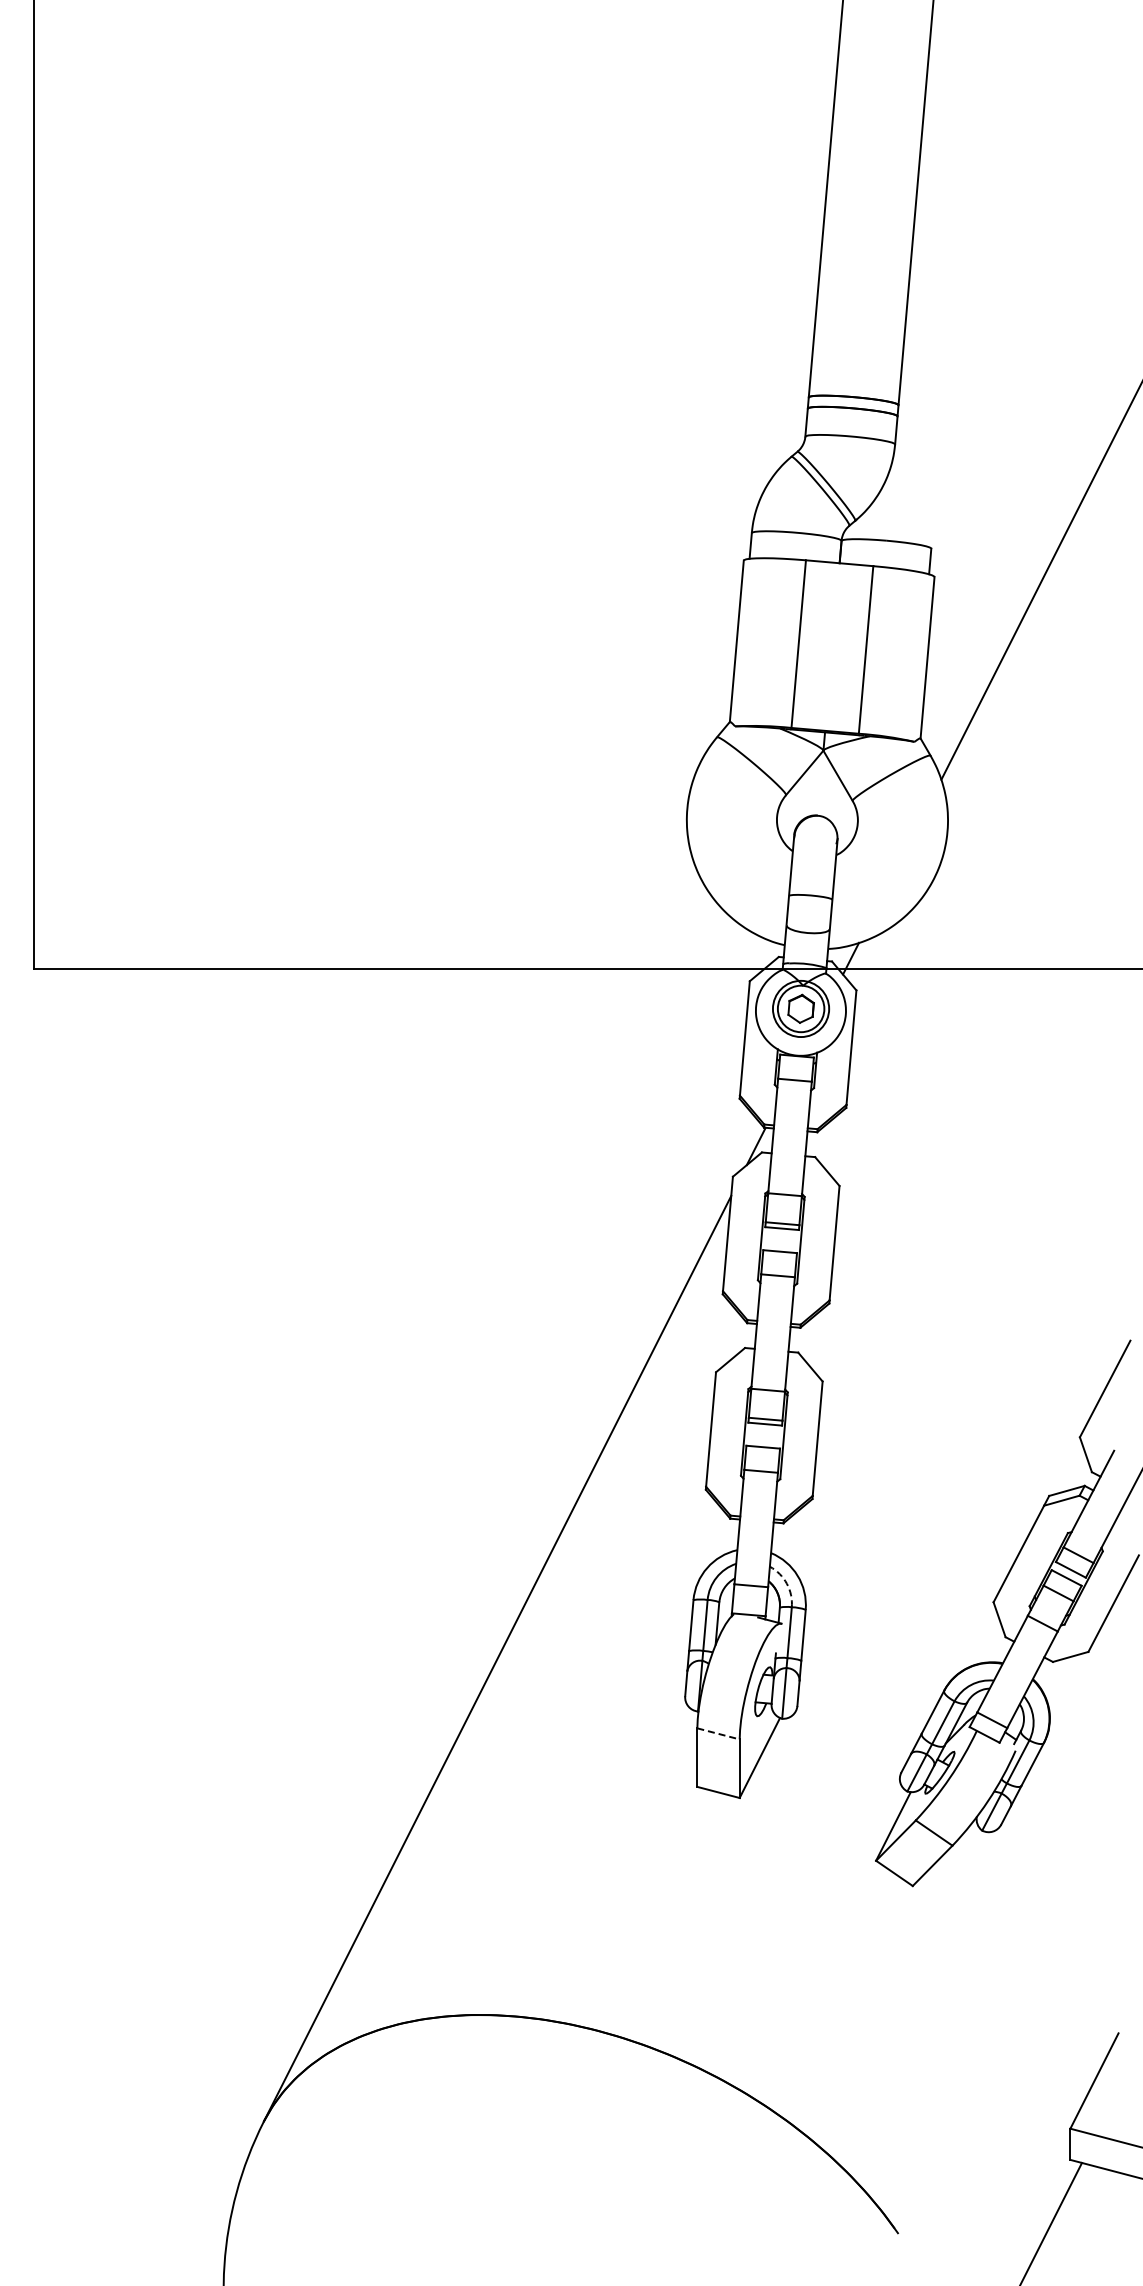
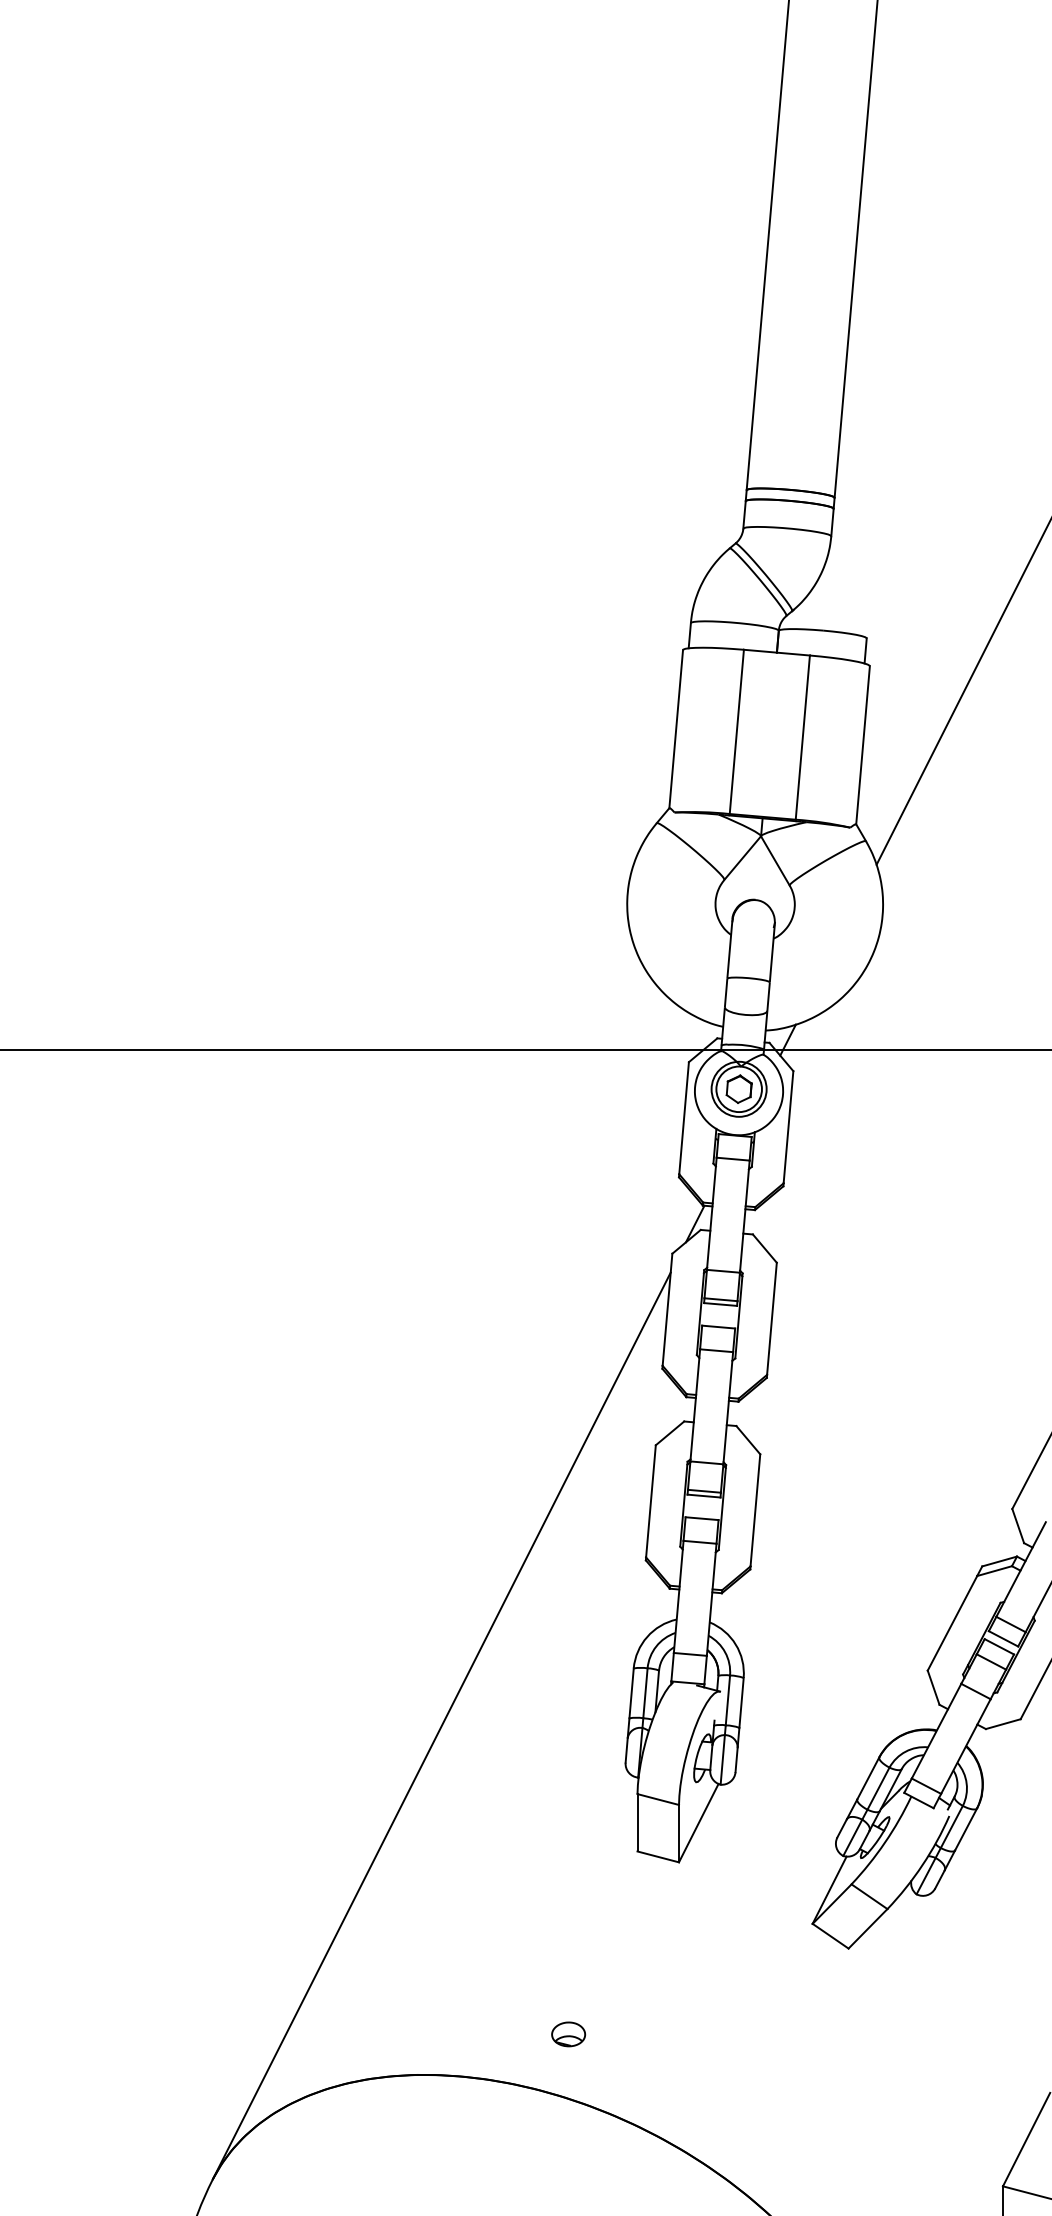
arc: (786, 1583) -> (724, 1652), dashed -> solid
line: (718, 1733) -> (658, 1799), dashed -> solid
part: (626, 1973) -> (568, 2034), added

